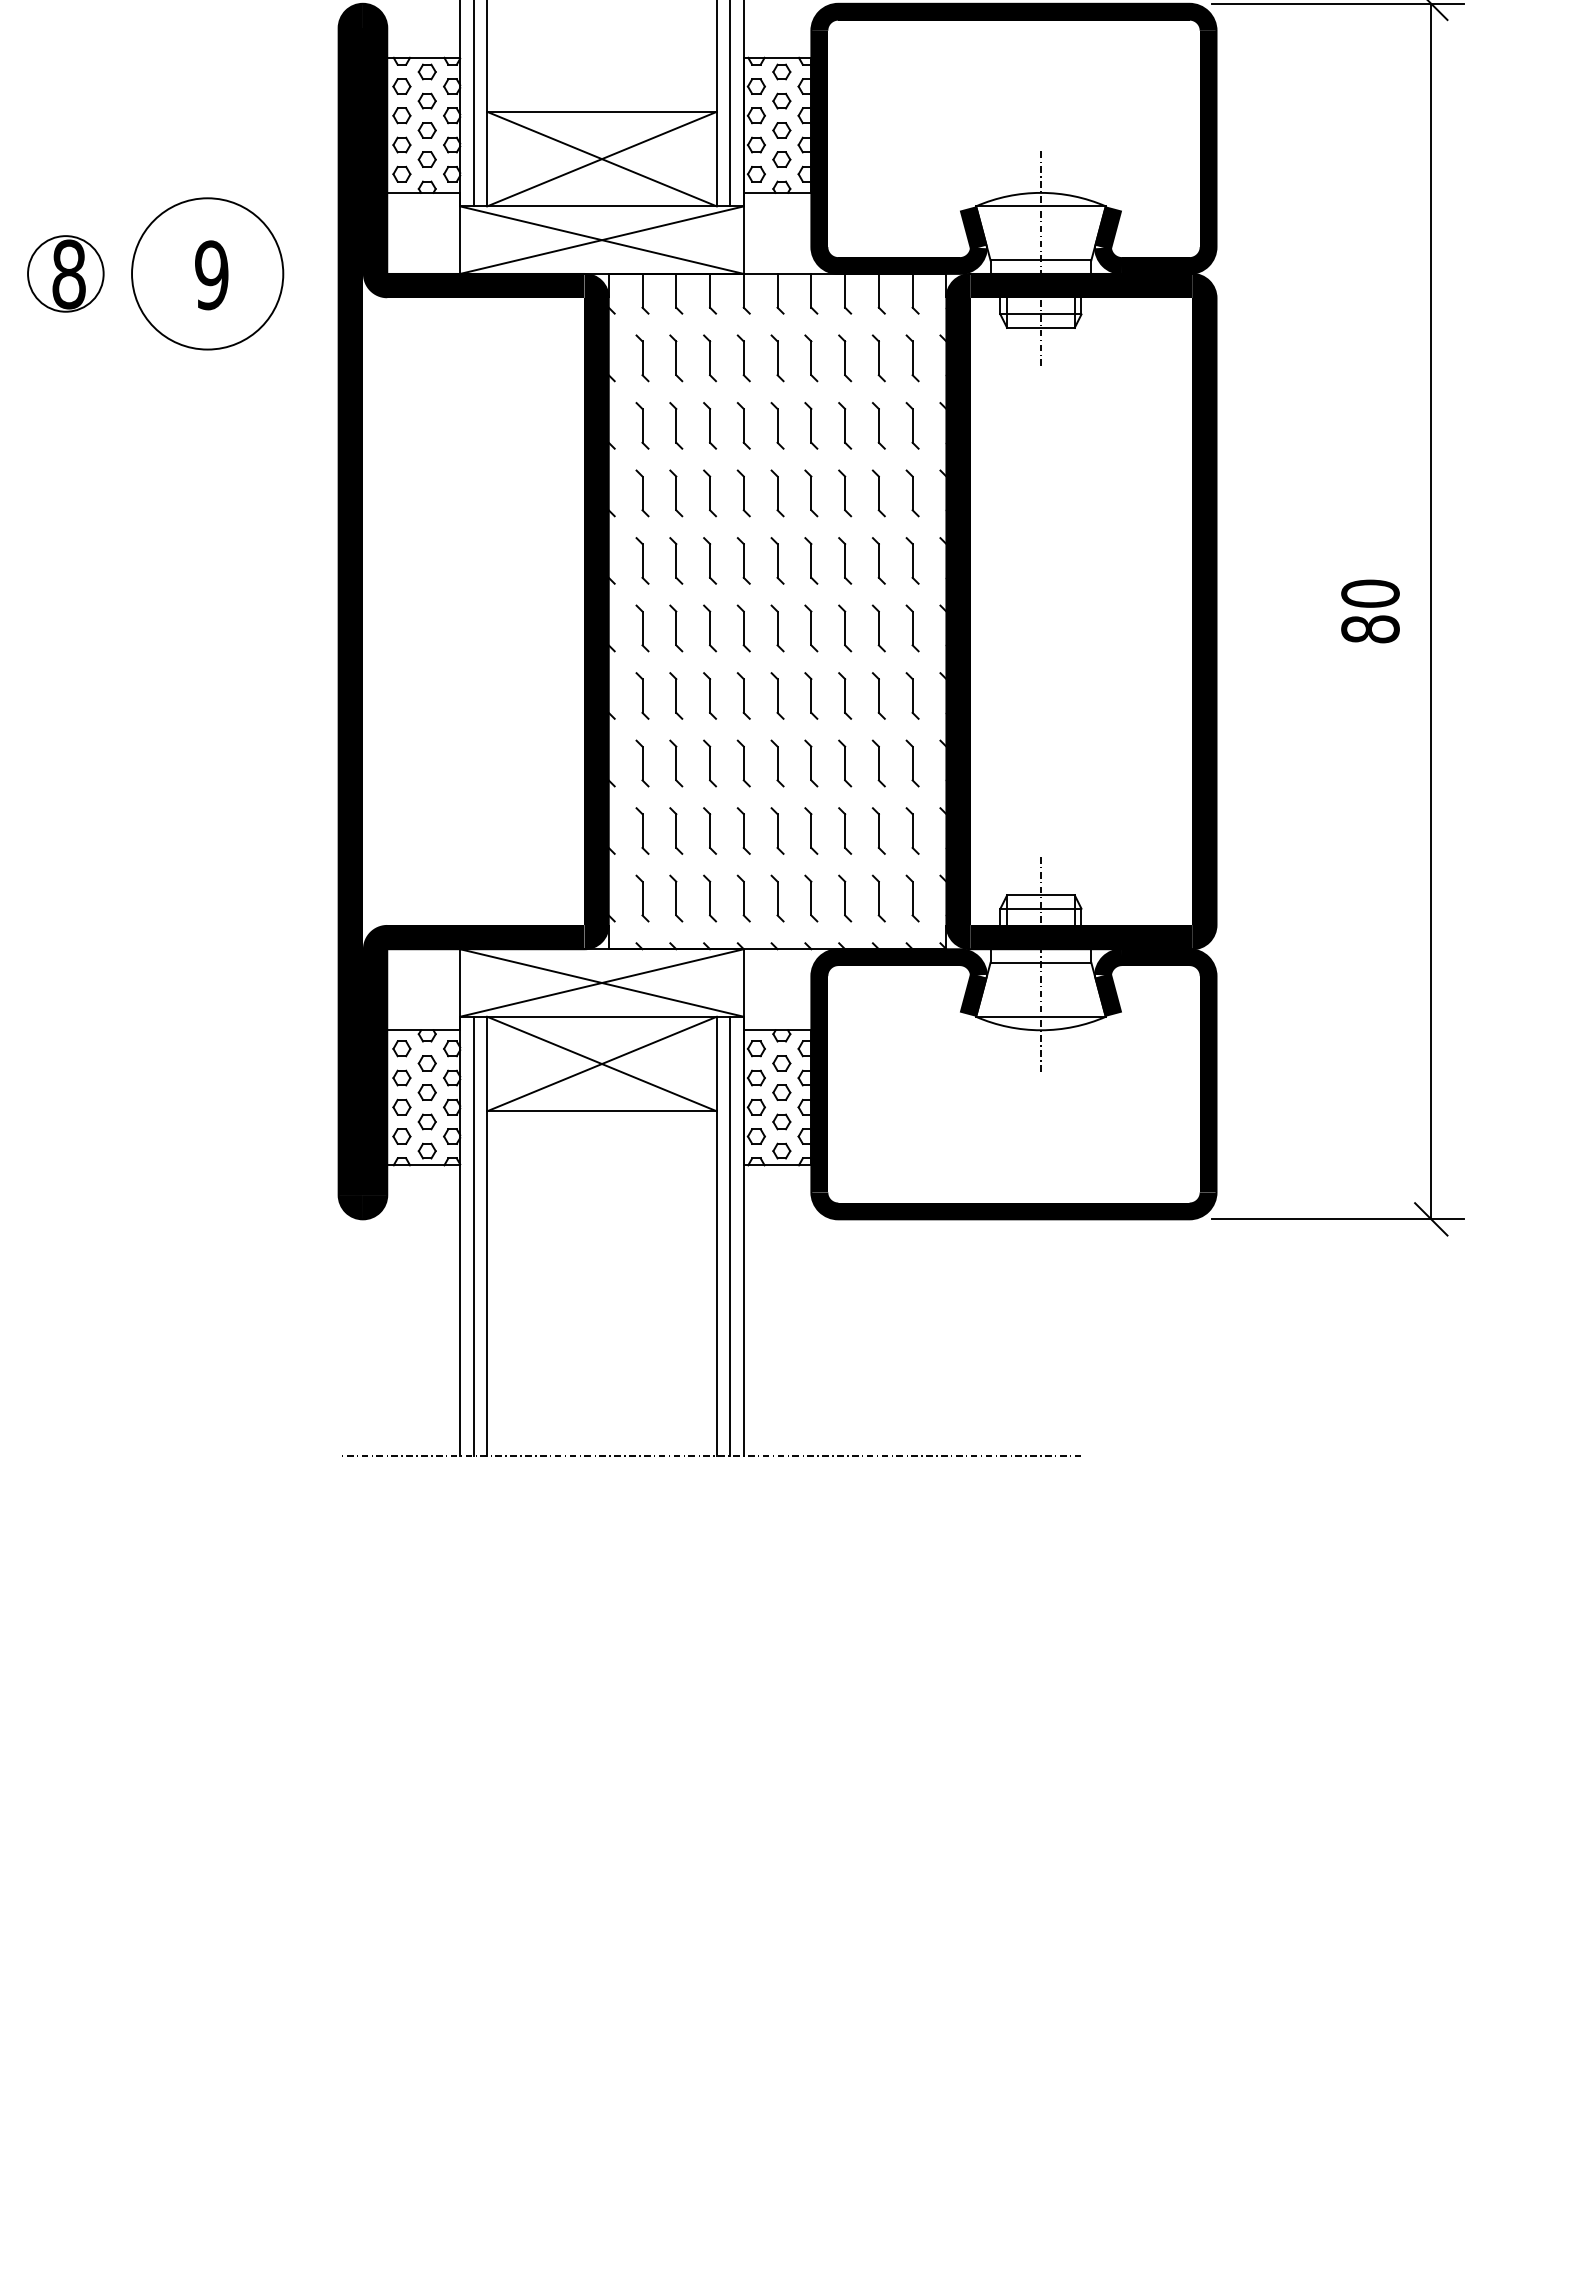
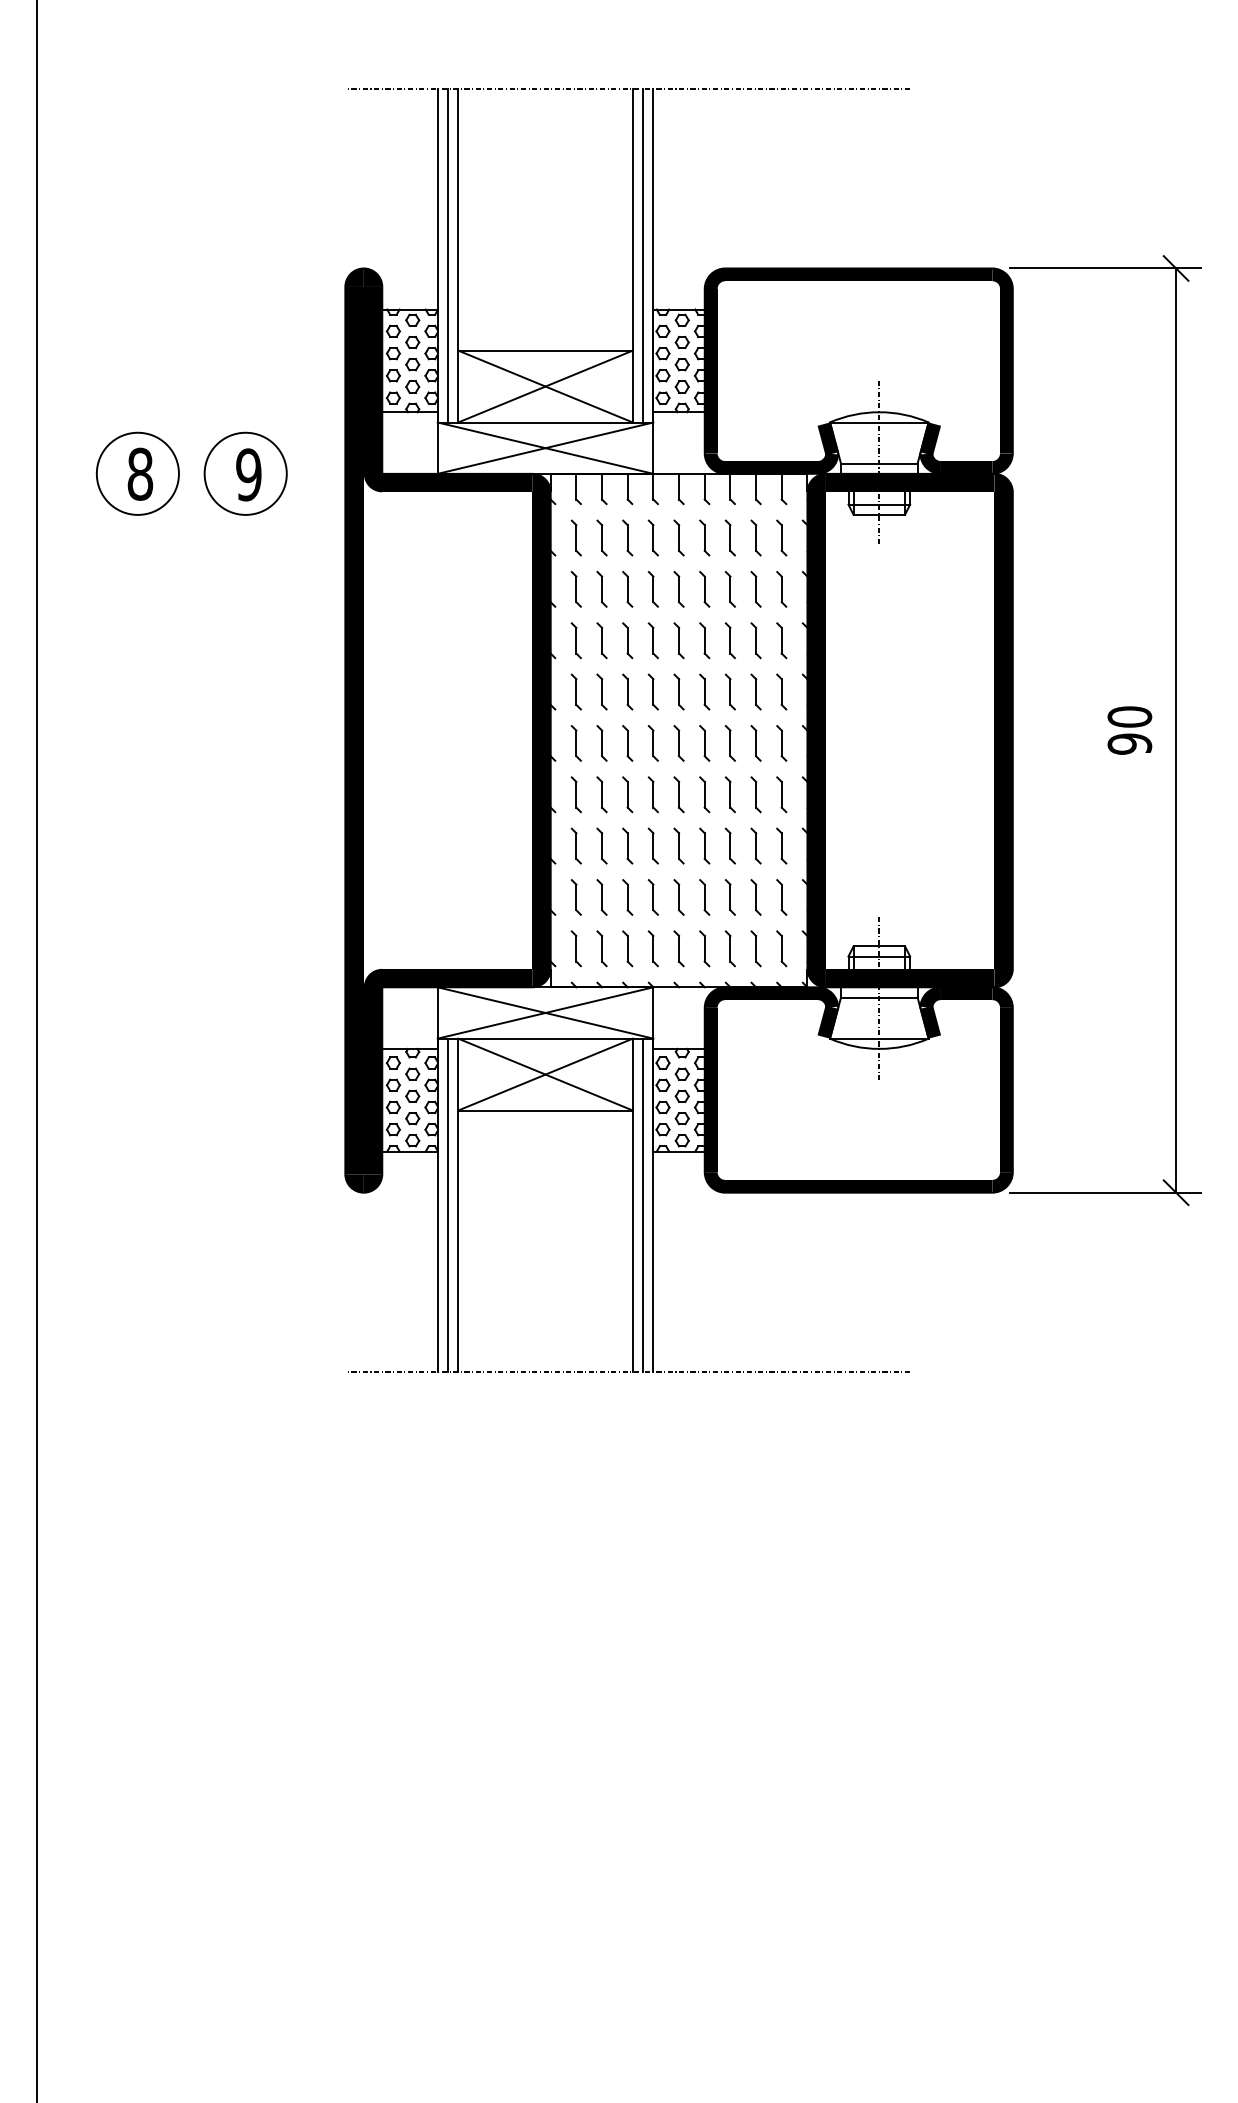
circle: (65, 273) -> (137, 473), size x1.43
circle: (207, 273) -> (245, 473), size x0.71
text: (1369, 628) -> (1129, 743), 80 -> 90

